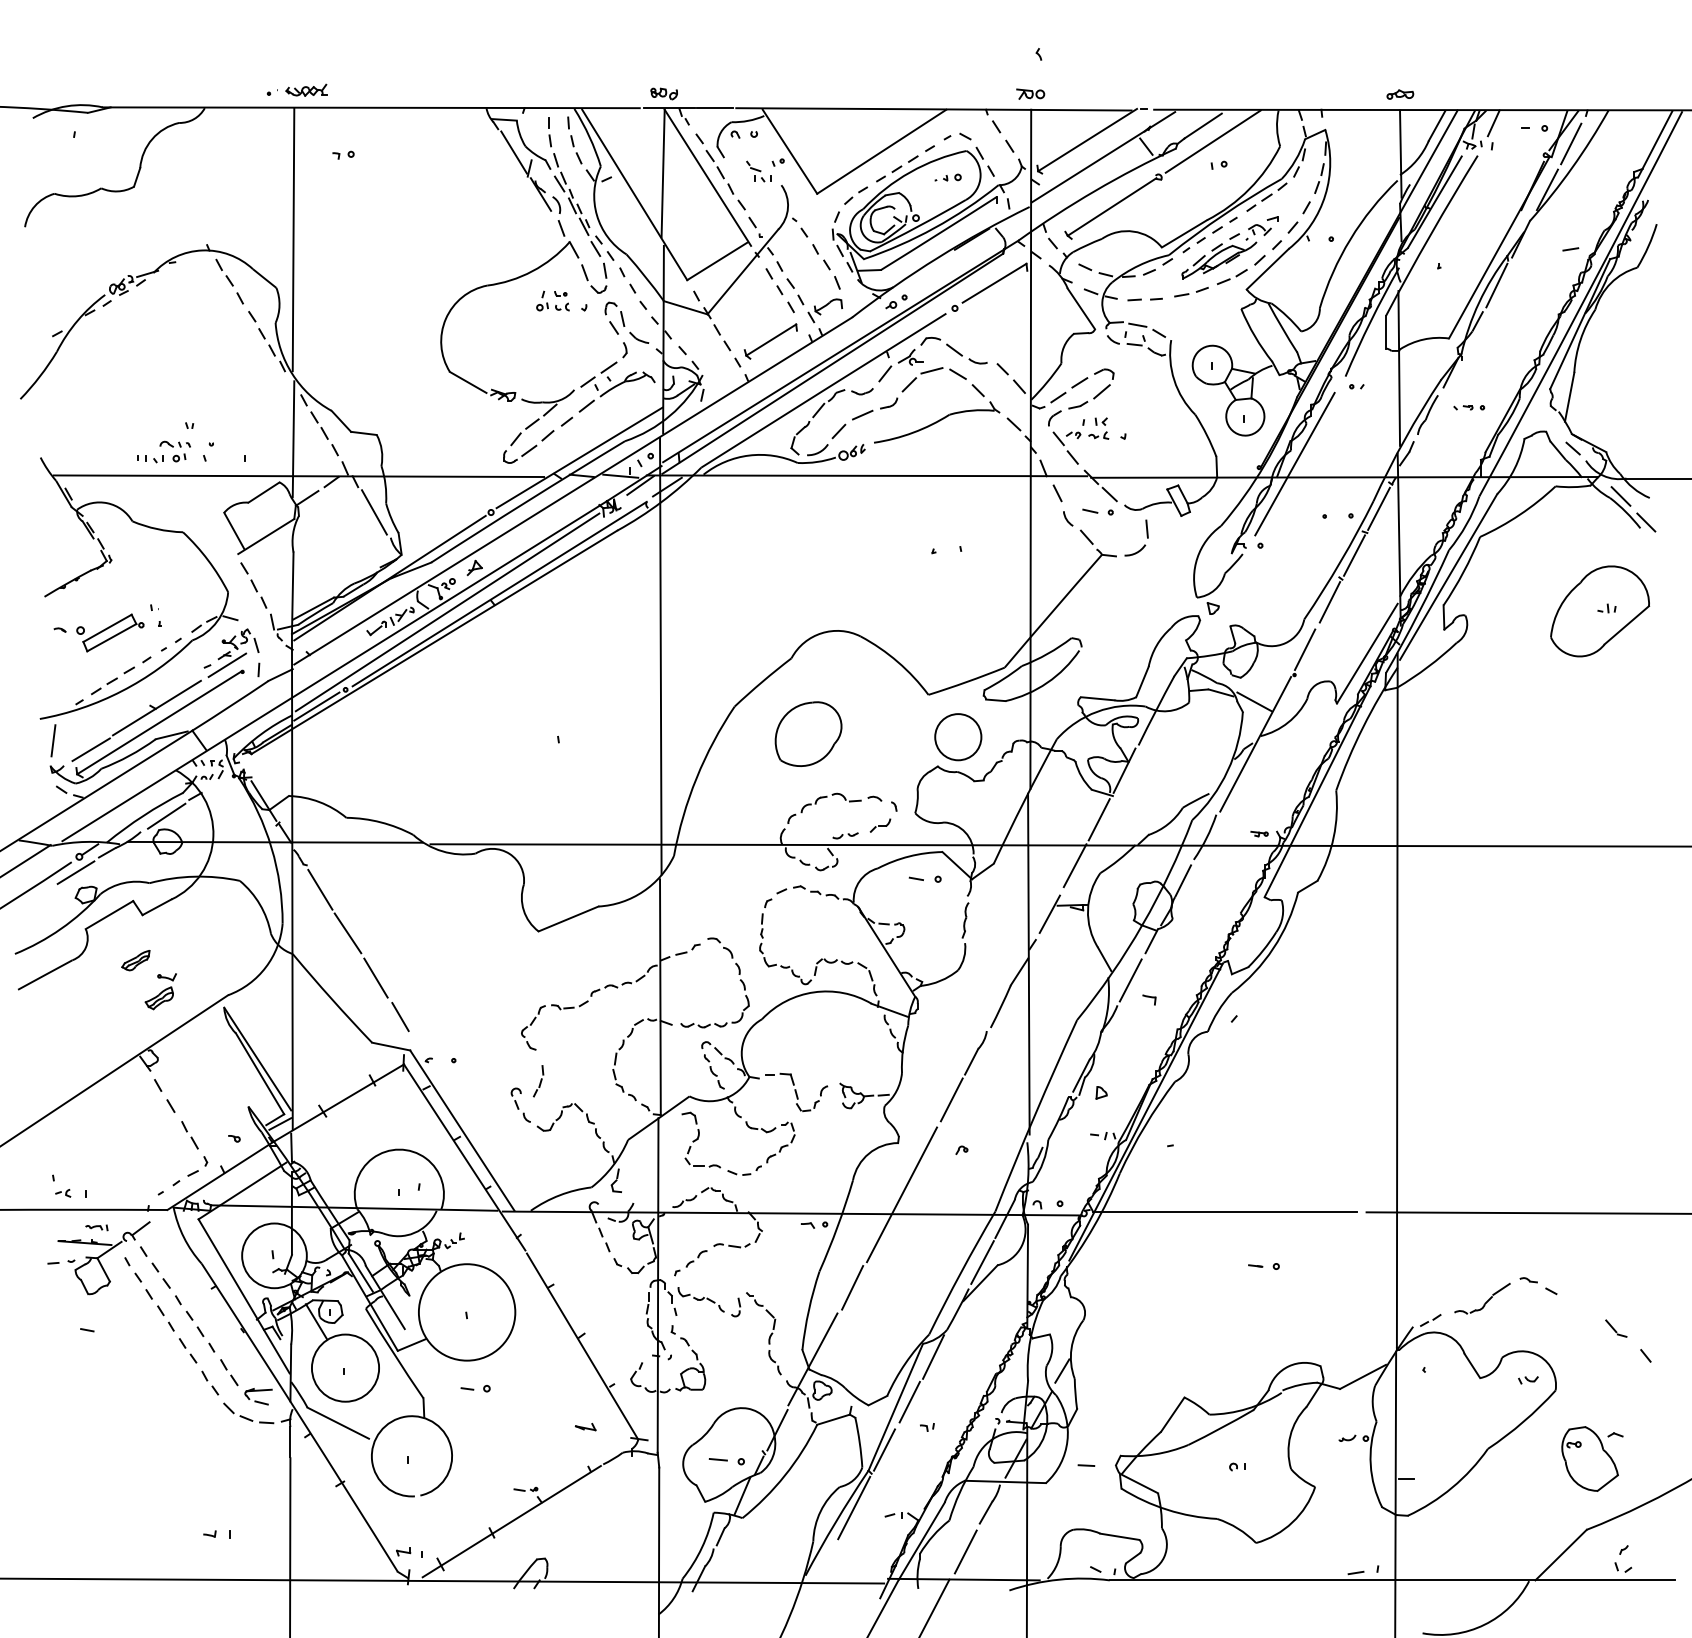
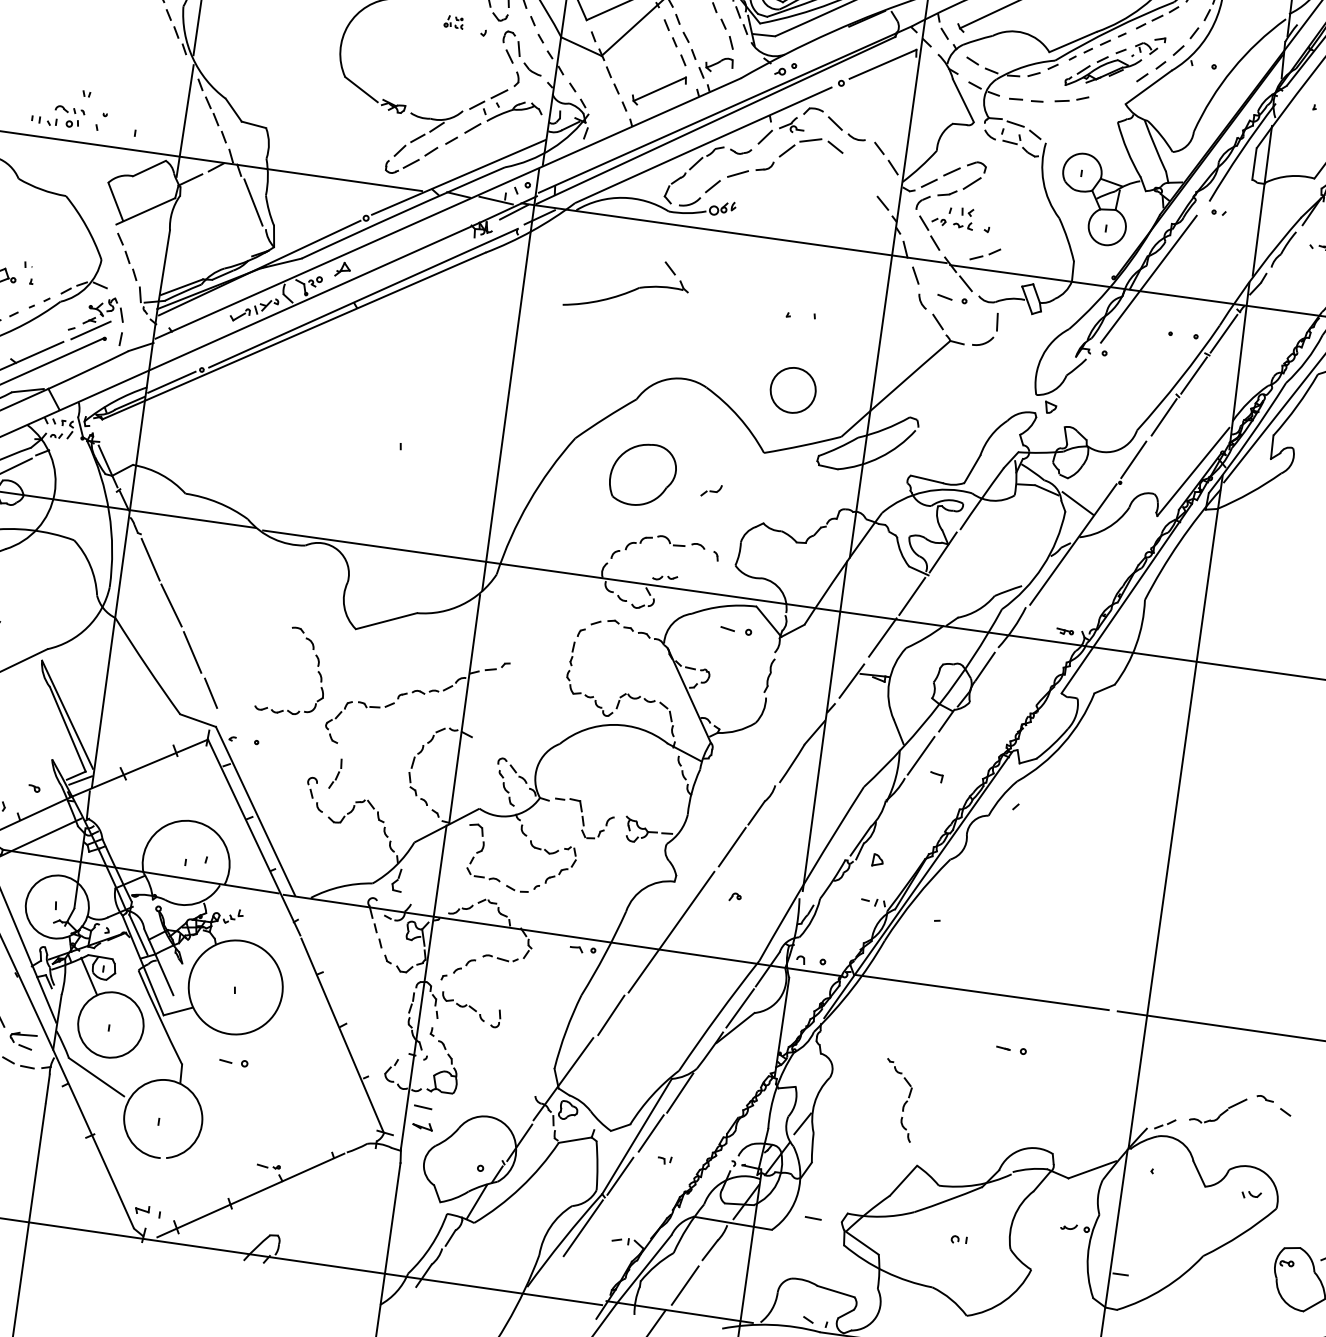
part: (1232, 276) -> (985, 254), moved
part: (552, 300) -> (453, 21), size x0.6
part: (939, 419) -> (629, 291), moved
line: (447, 612) -> (310, 308), removed
circle: (958, 737) -> (793, 390), moved
part: (880, 825) -> (711, 490), moved
part: (739, 980) -> (317, 672), moved
part: (769, 1335) -> (904, 1102), moved
part: (585, 1427) -> (422, 1126), moved
line: (717, 1459) -> (422, 1106), moved

